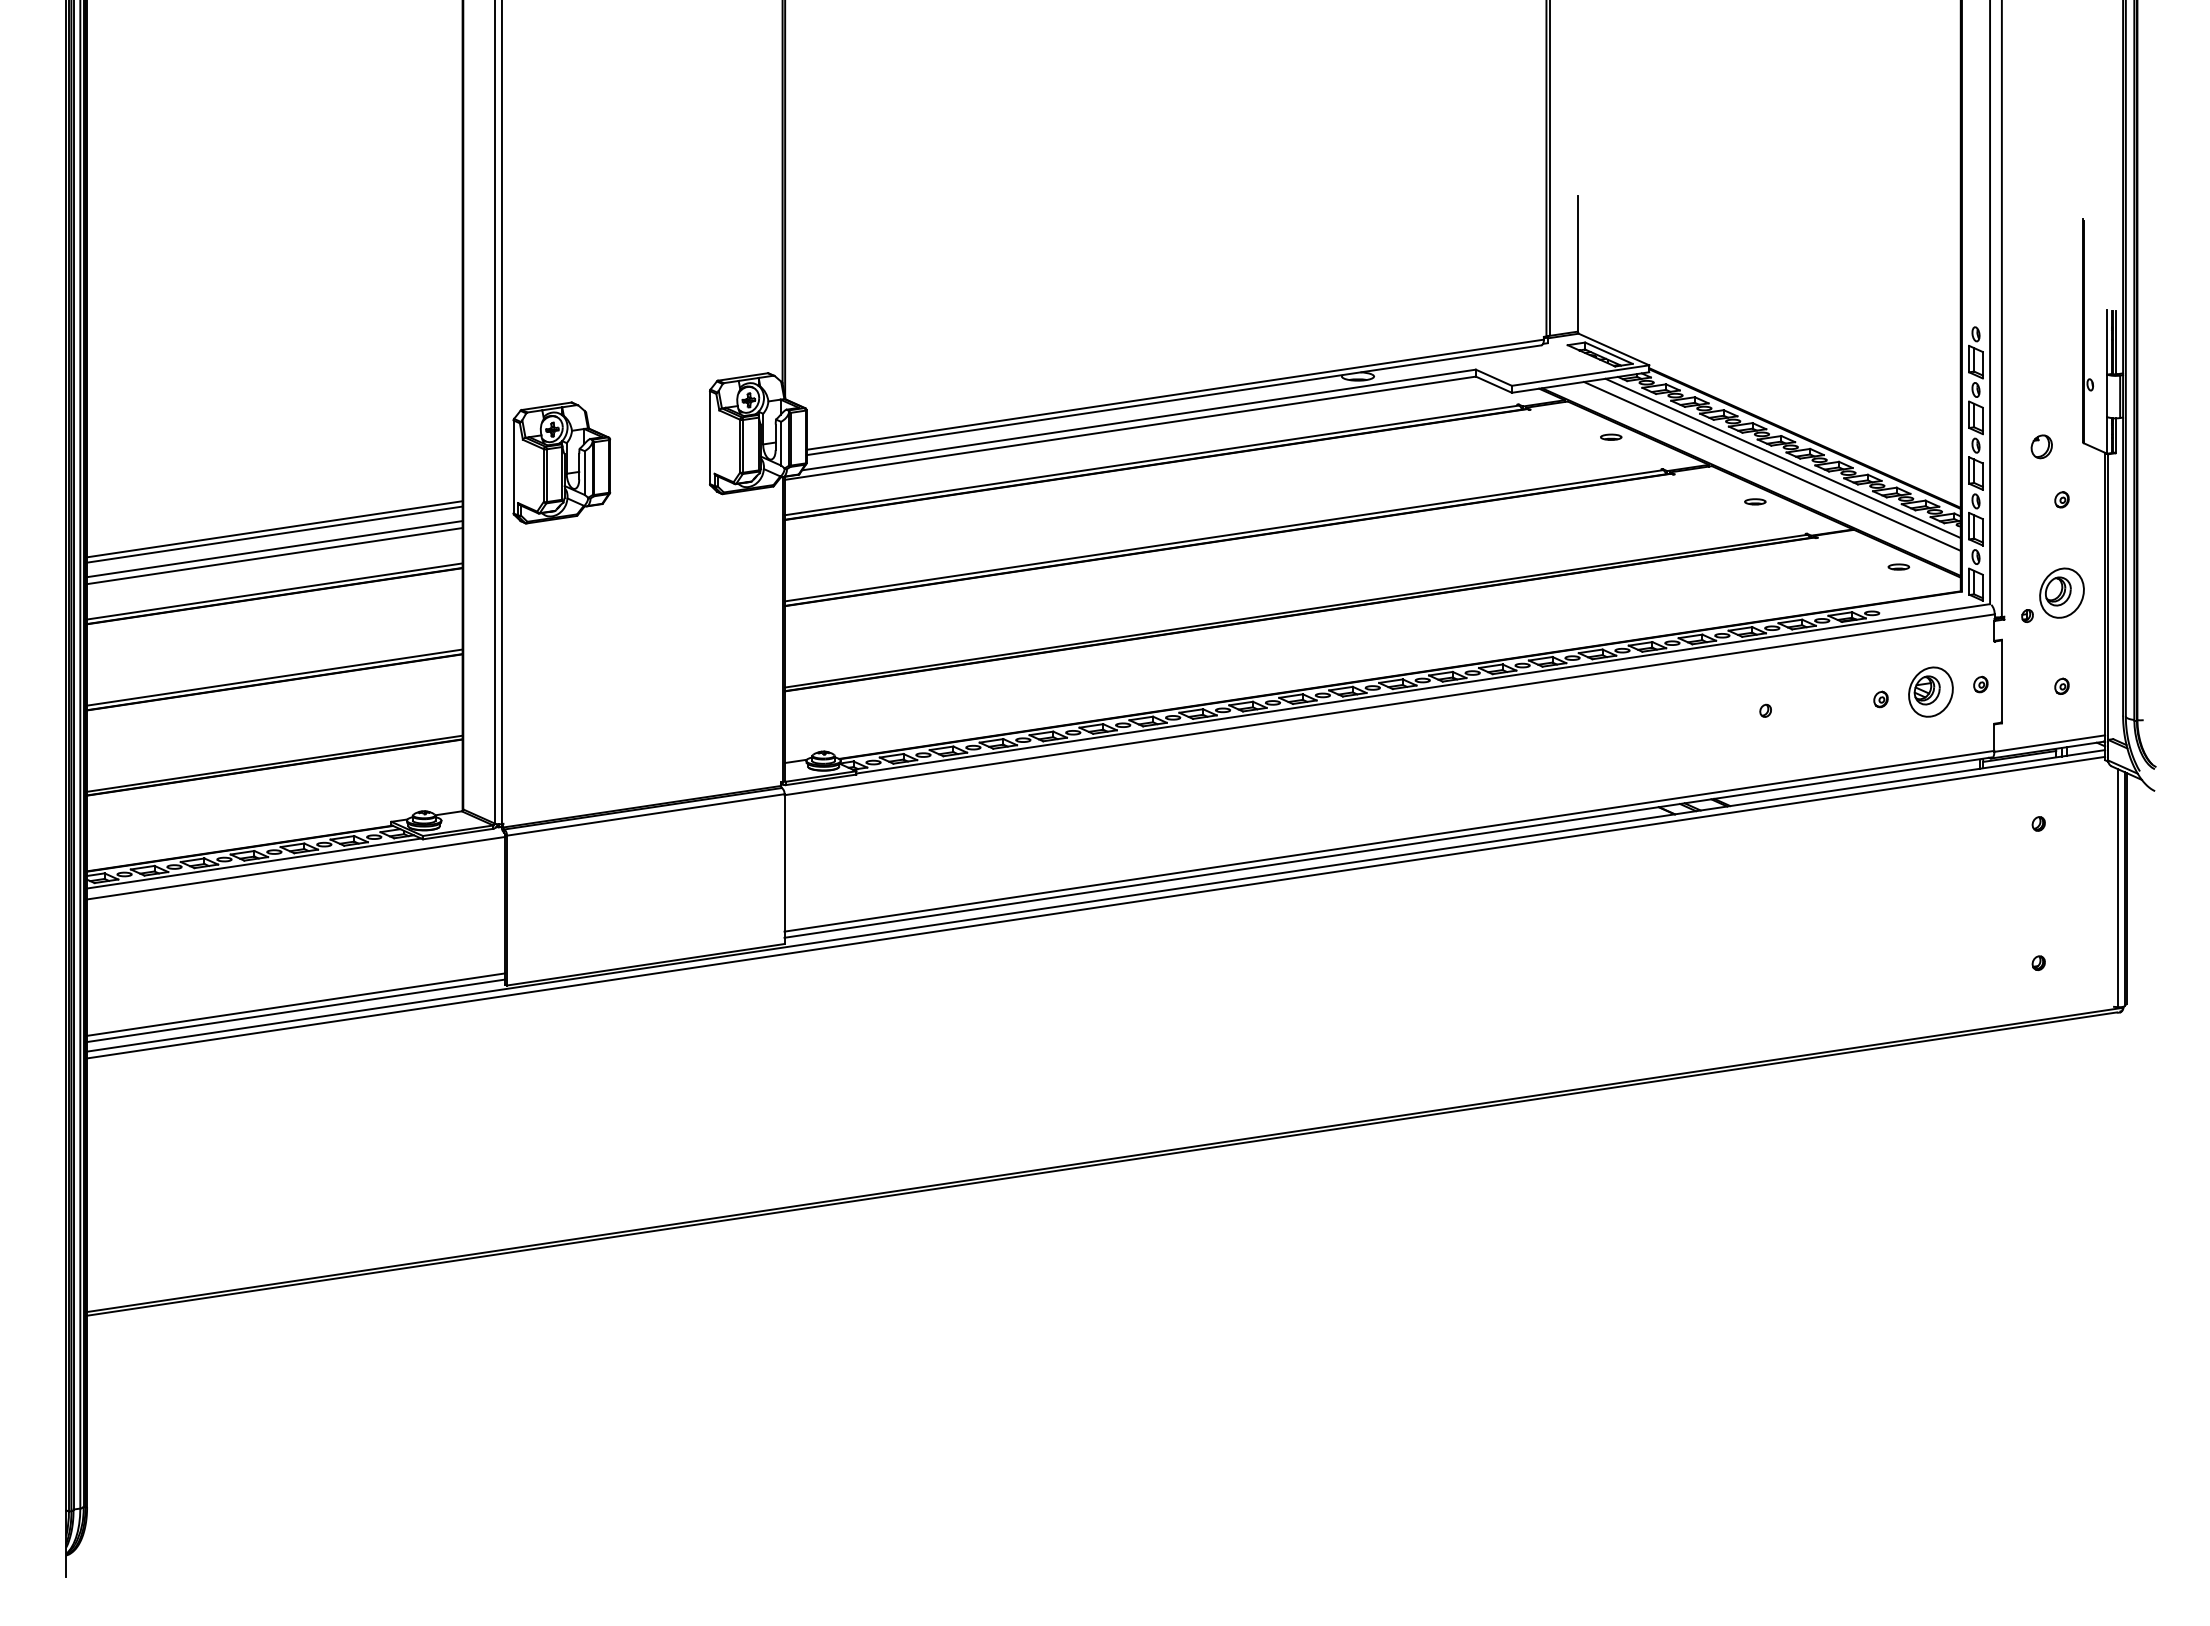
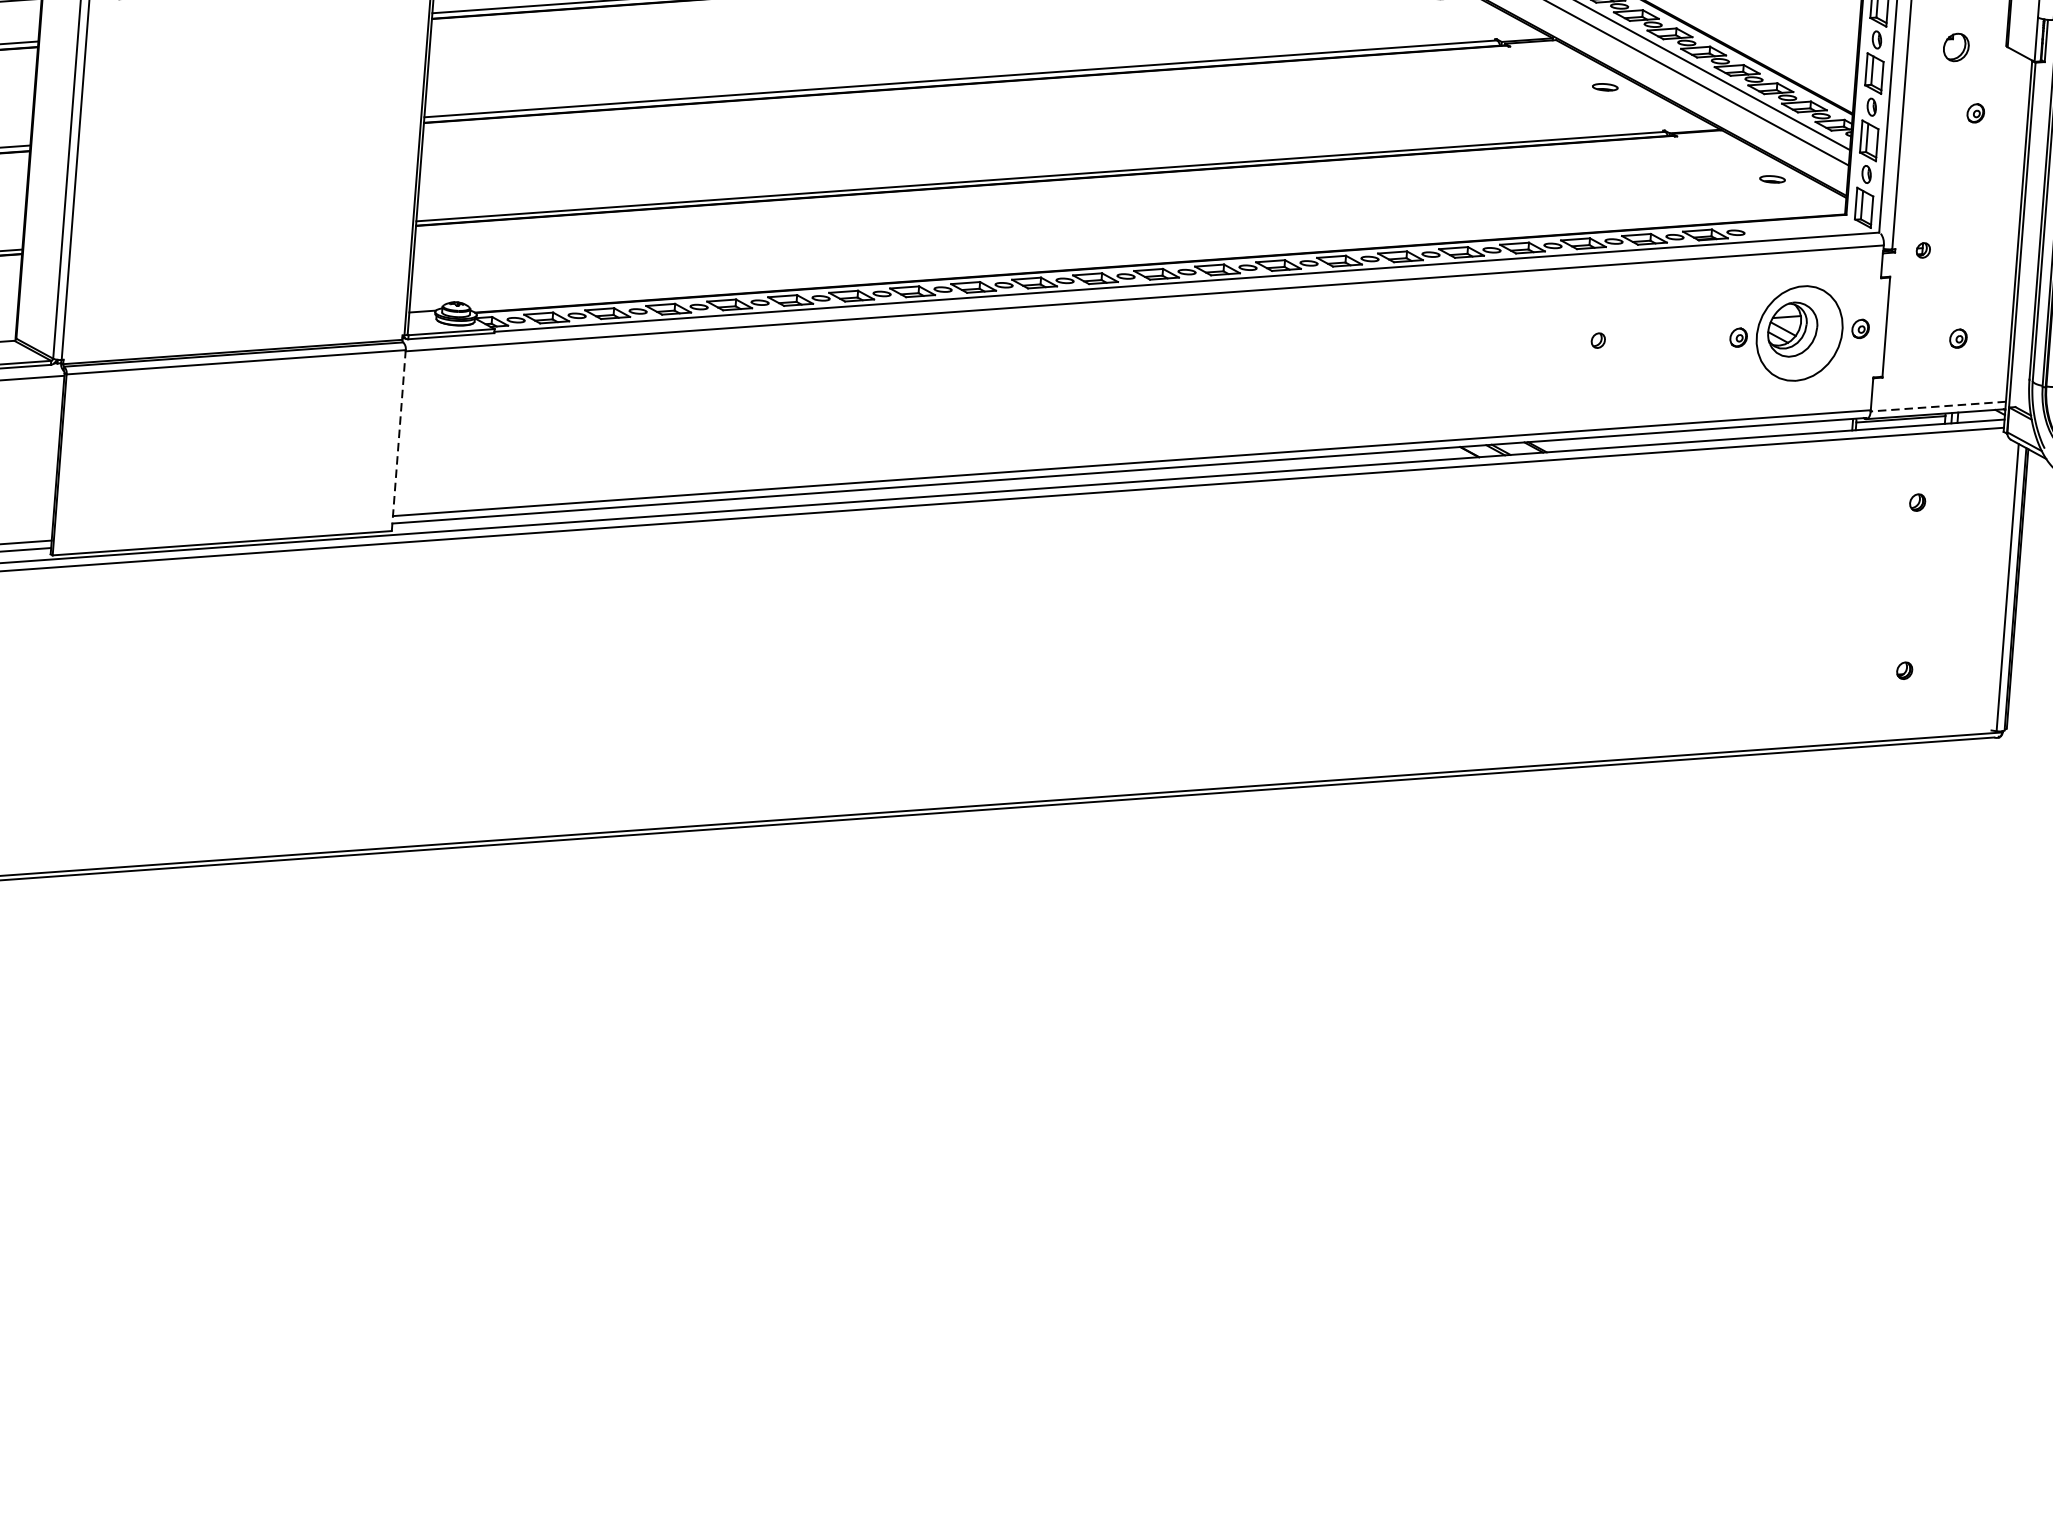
part: (2061, 592) -> (1966, 225), removed
part: (1930, 691) -> (1799, 332), size x1.6
line: (2049, 743) -> (1938, 406), solid -> dashed
line: (784, 869) -> (398, 441), solid -> dashed

